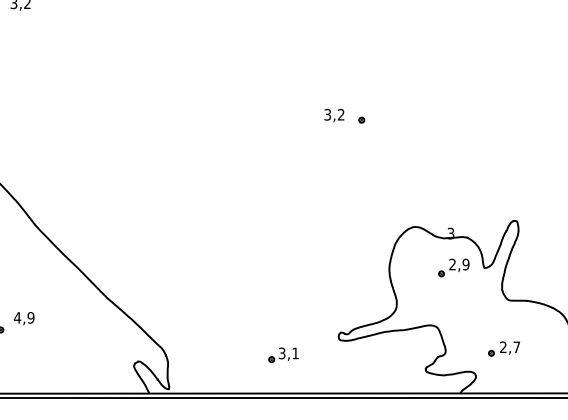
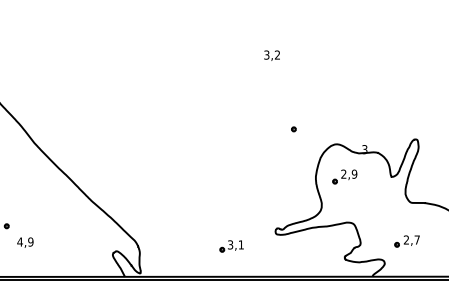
part: (361, 119) -> (293, 128), moved
part: (453, 267) -> (344, 176), moved
text: (23, 318) -> (24, 242), moved

